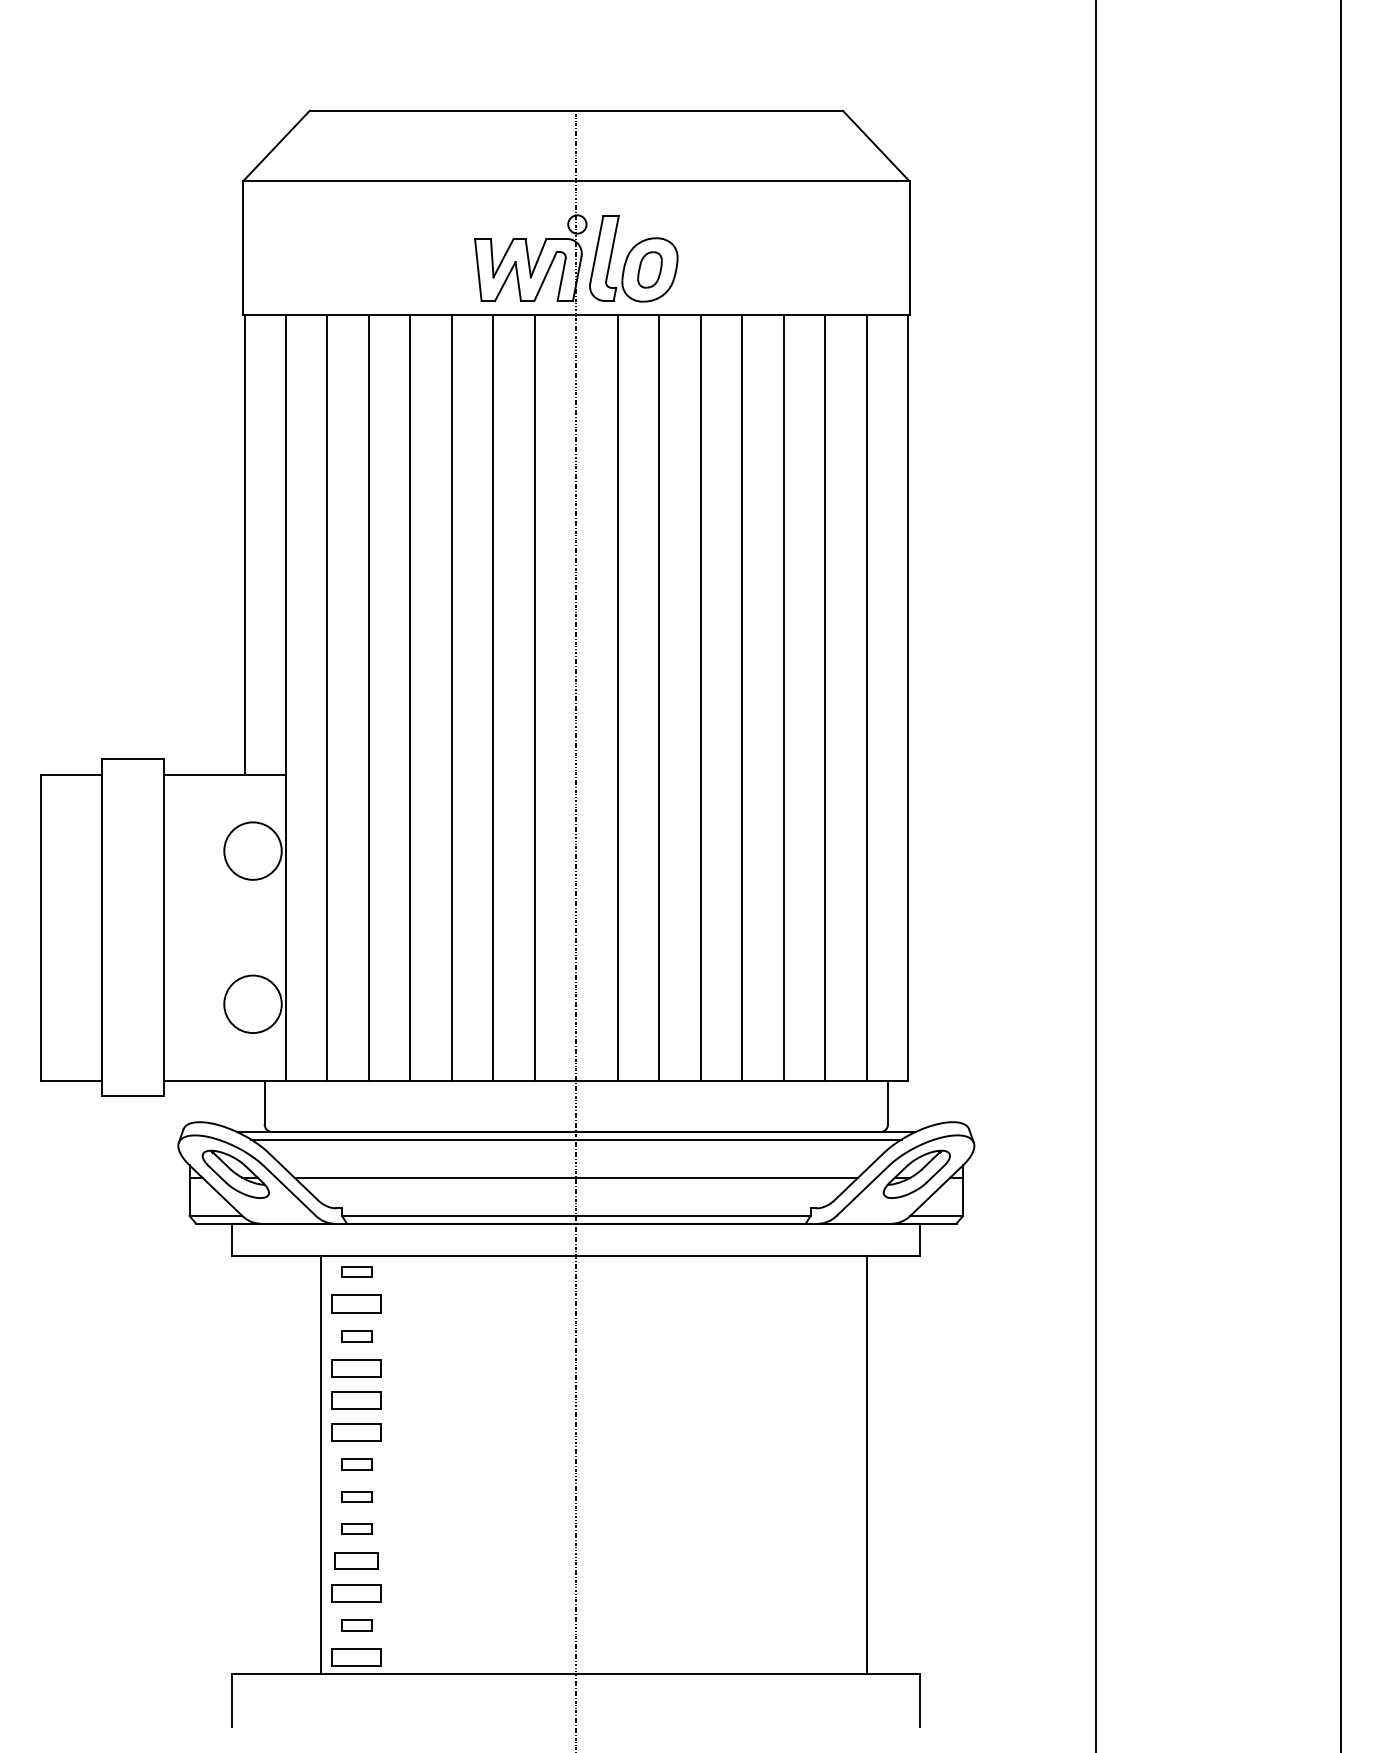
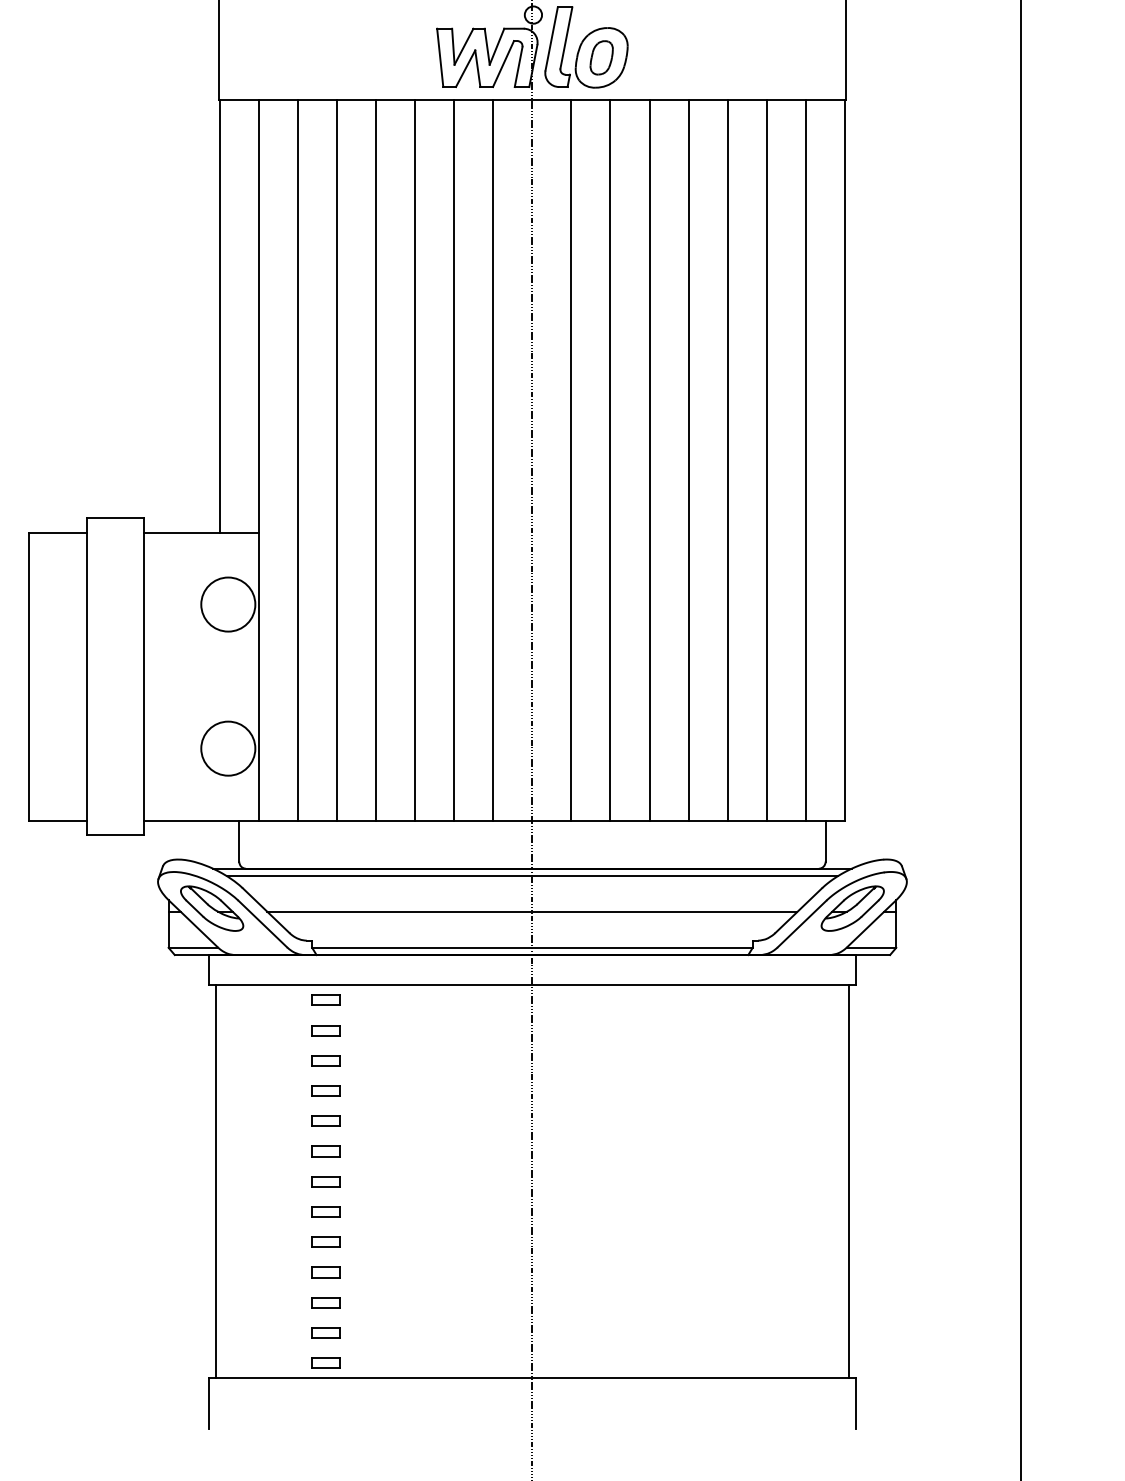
part: (356, 1303) -> (325, 1030), size x0.62
part: (356, 1368) -> (325, 1091), size x0.62
part: (356, 1400) -> (325, 1121), size x0.62
part: (356, 1432) -> (325, 1151), size x0.62
line: (321, 1464) -> (216, 1181), moved
line: (866, 1464) -> (848, 1181), moved
part: (356, 1561) -> (325, 1272), size x0.71
part: (356, 1593) -> (325, 1302), size x0.62
part: (356, 1657) -> (325, 1363), size x0.62

